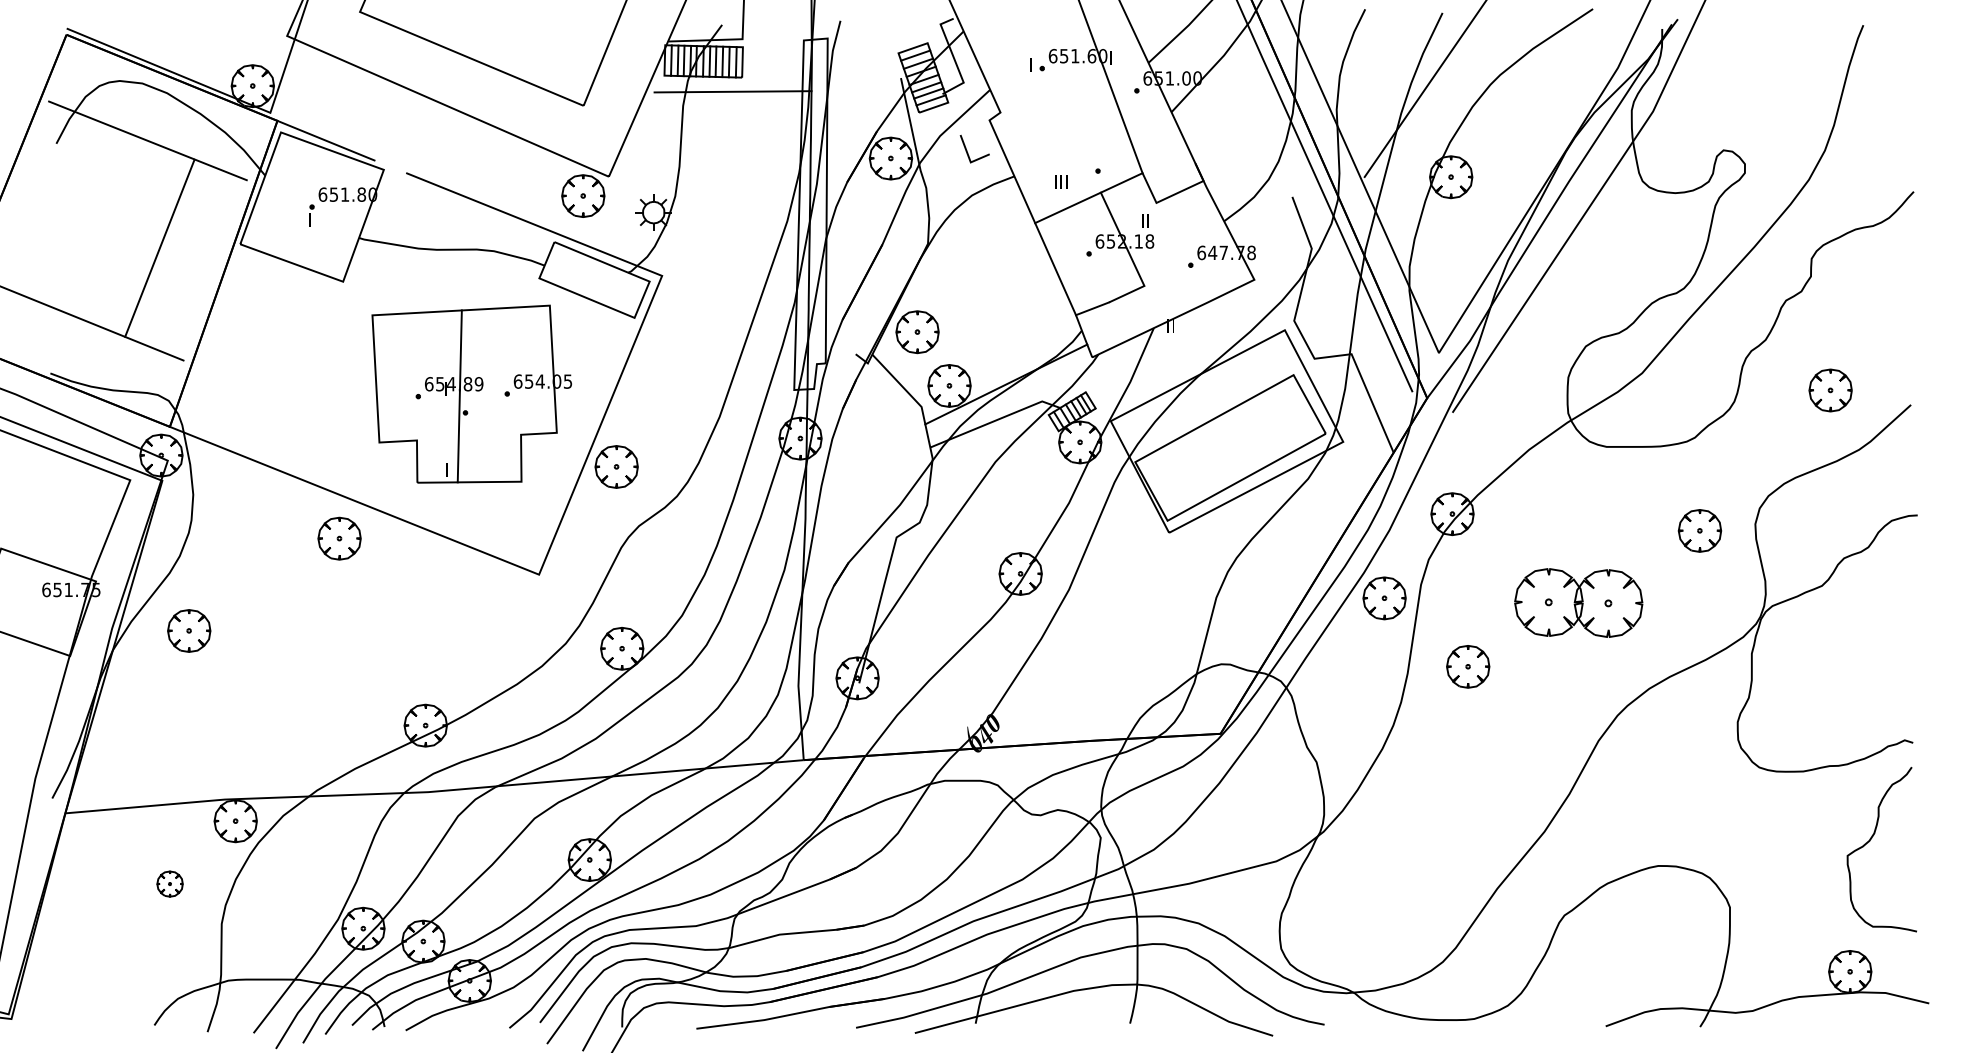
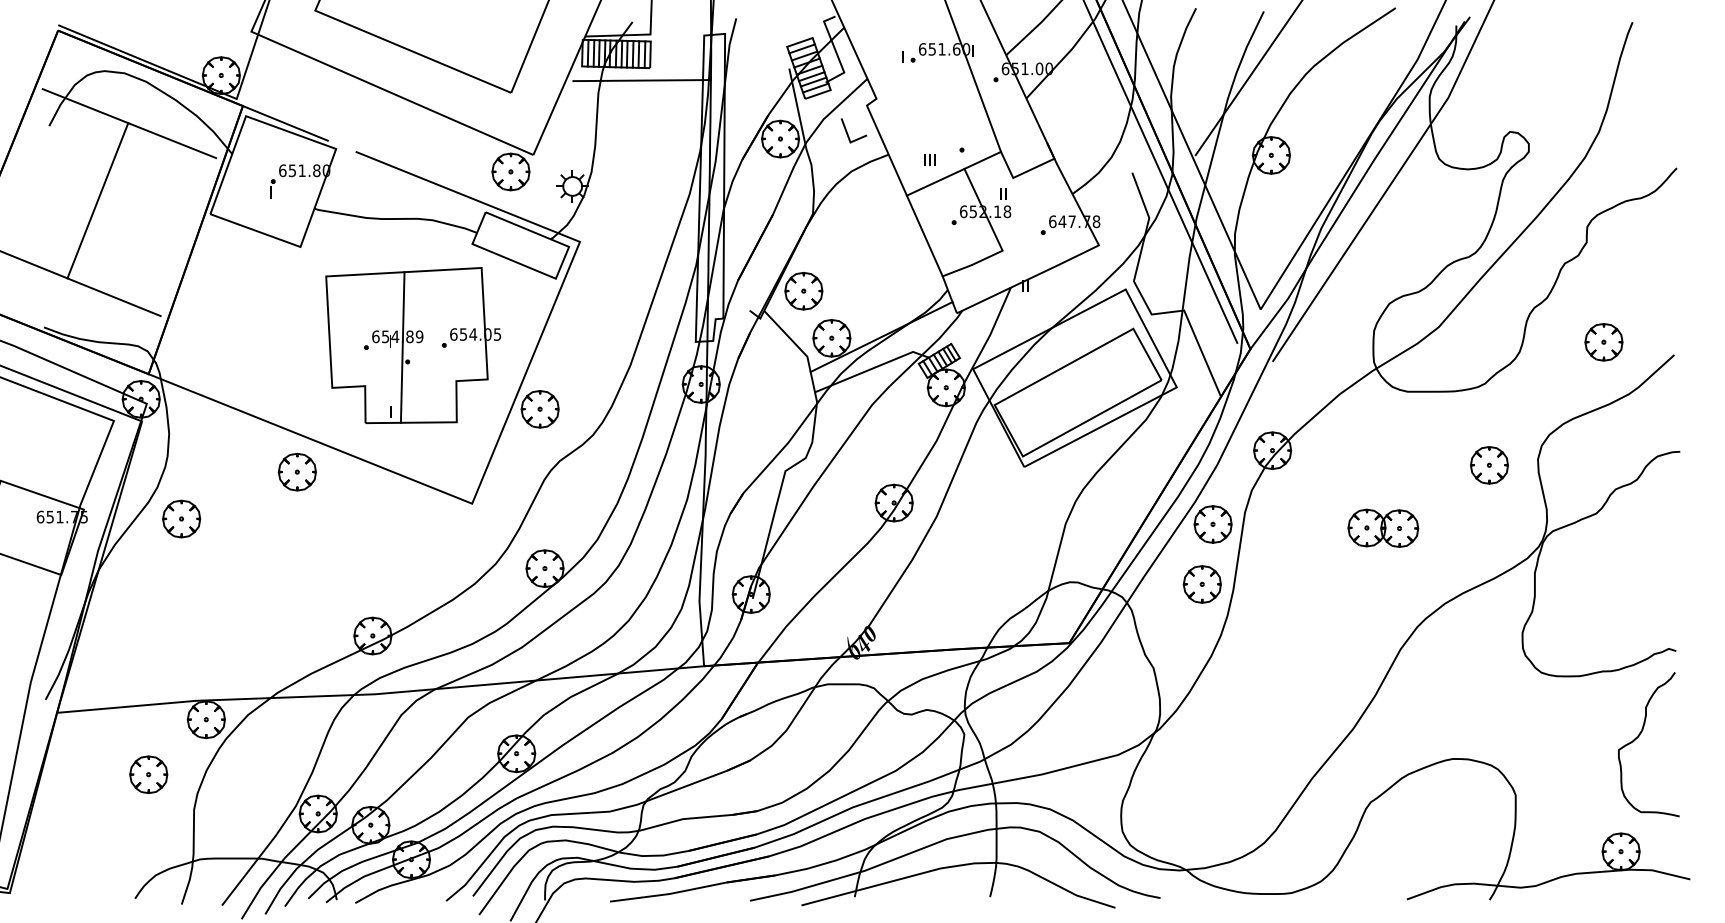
line: (159, 248) -> (97, 200), moved
part: (1579, 601) -> (1383, 527), size x0.62
part: (189, 630) -> (181, 518), moved
part: (1467, 666) -> (1201, 584), moved
part: (169, 883) -> (148, 774), size x1.67

